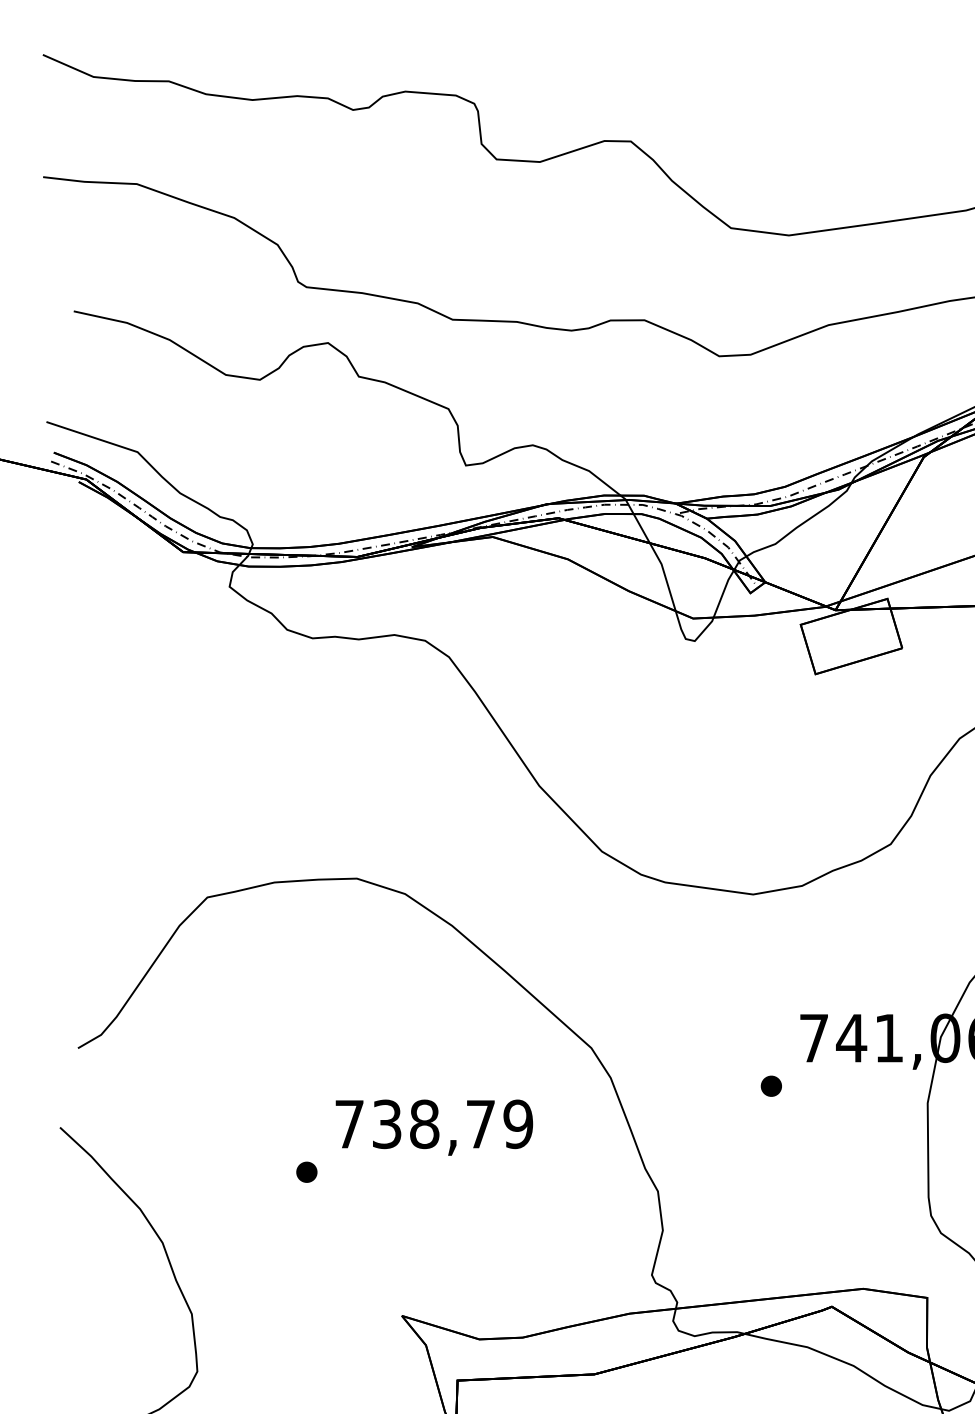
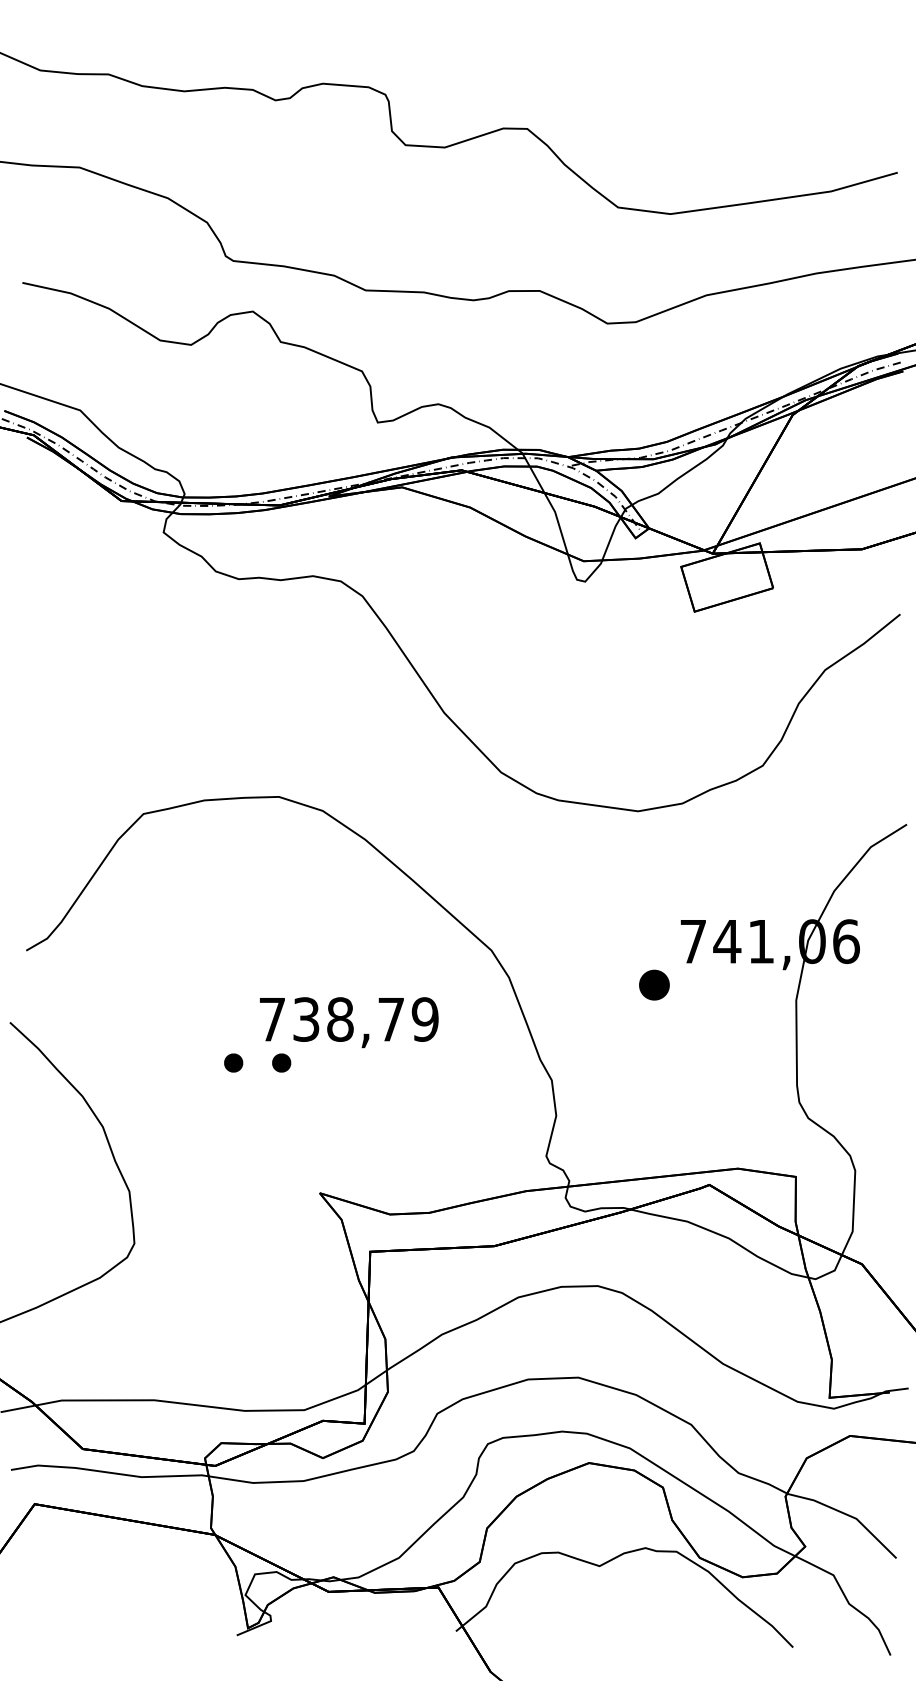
part: (771, 1085) -> (654, 984), size x1.6
part: (359, 1171) -> (281, 1062), added

